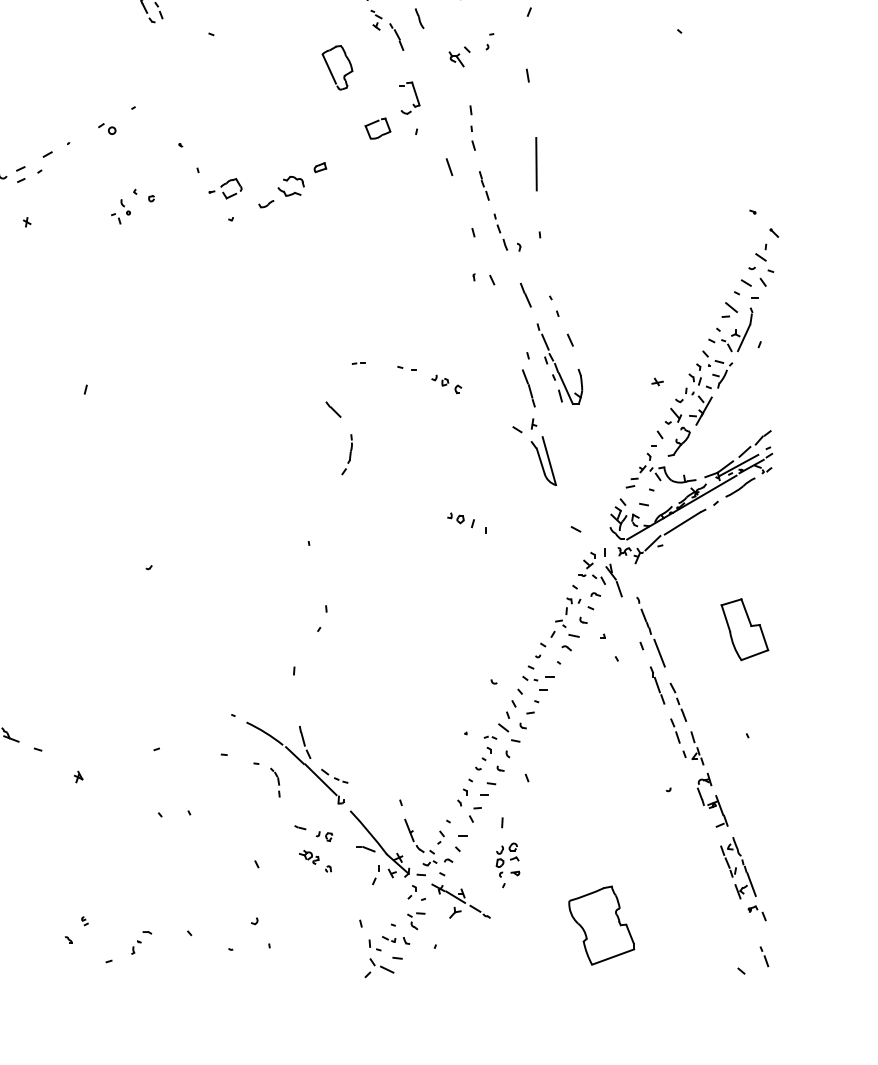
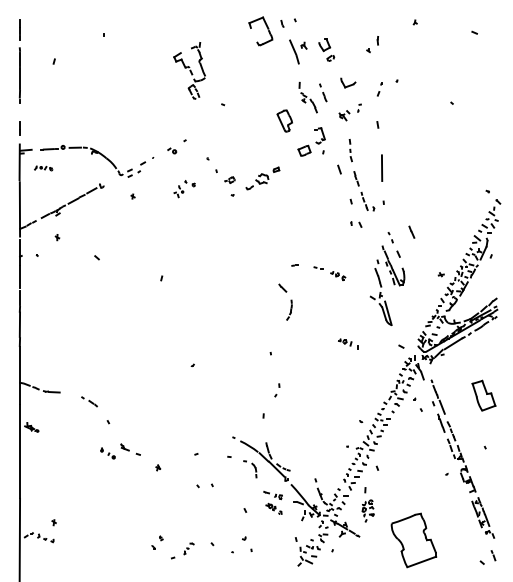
part: (224, 187) -> (229, 179), size x0.6
line: (525, 293) -> (411, 231), moved
part: (600, 925) -> (413, 540), size x1.4

